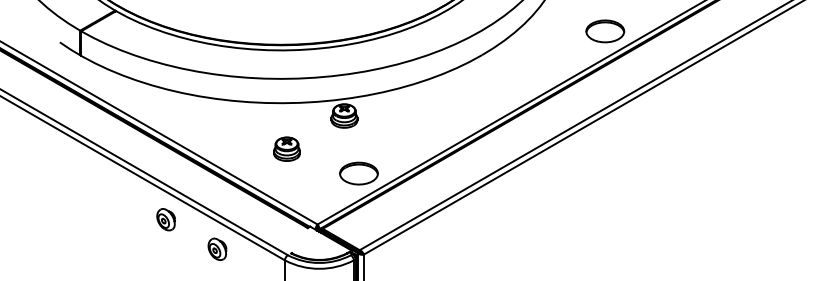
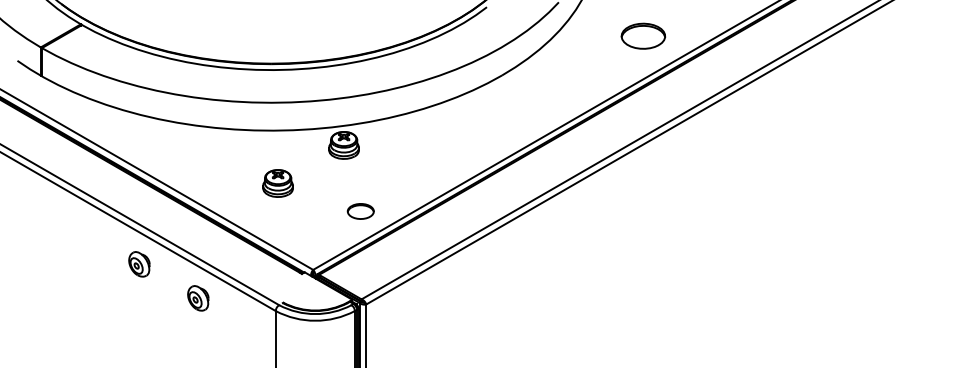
part: (605, 30) -> (643, 35), moved
part: (358, 173) -> (360, 211), size x0.6

